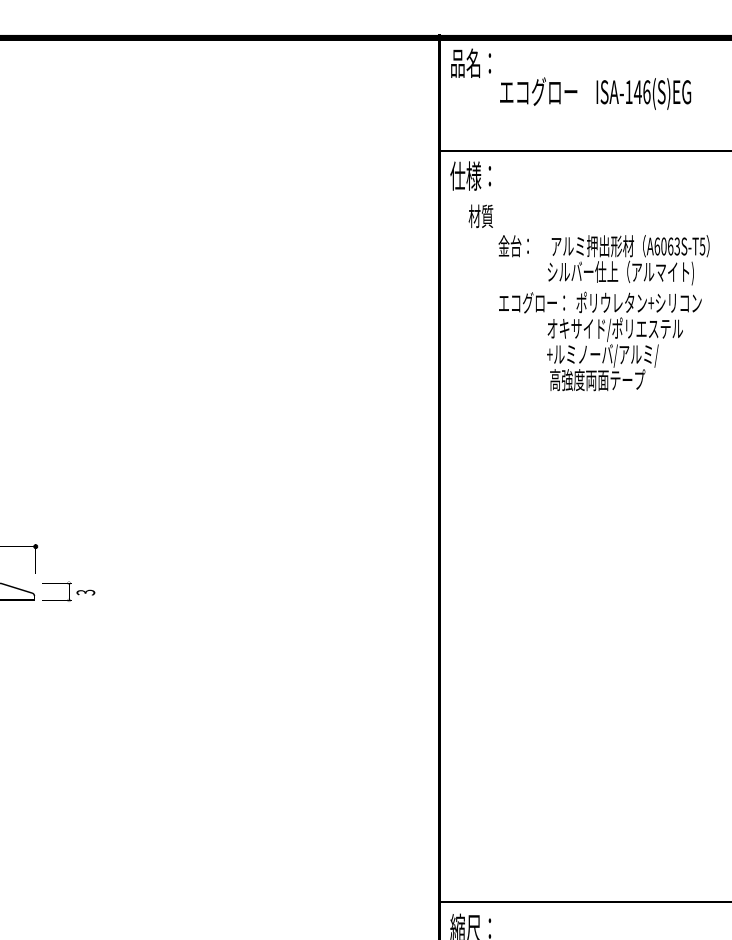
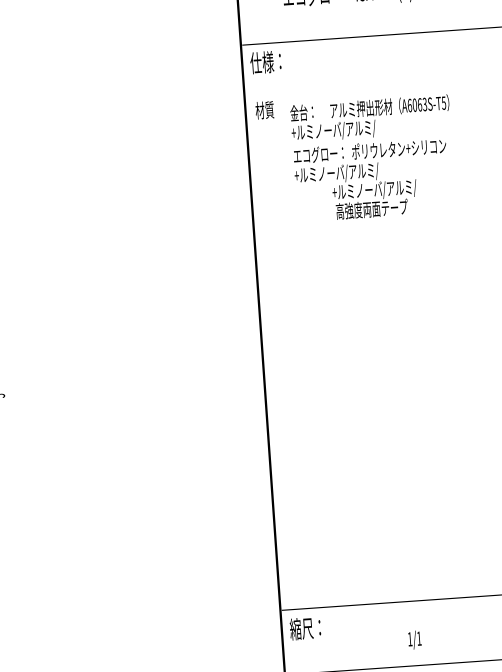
text: (480, 215) -> (264, 109), moved
text: (595, 272) -> (364, 128), シルバー仕上（アルマイト) -> +ルミノーバ/アルミ/
text: (590, 329) -> (363, 171), オキサイド/ポリエステル -> +ルミノーバ/アルミ/

